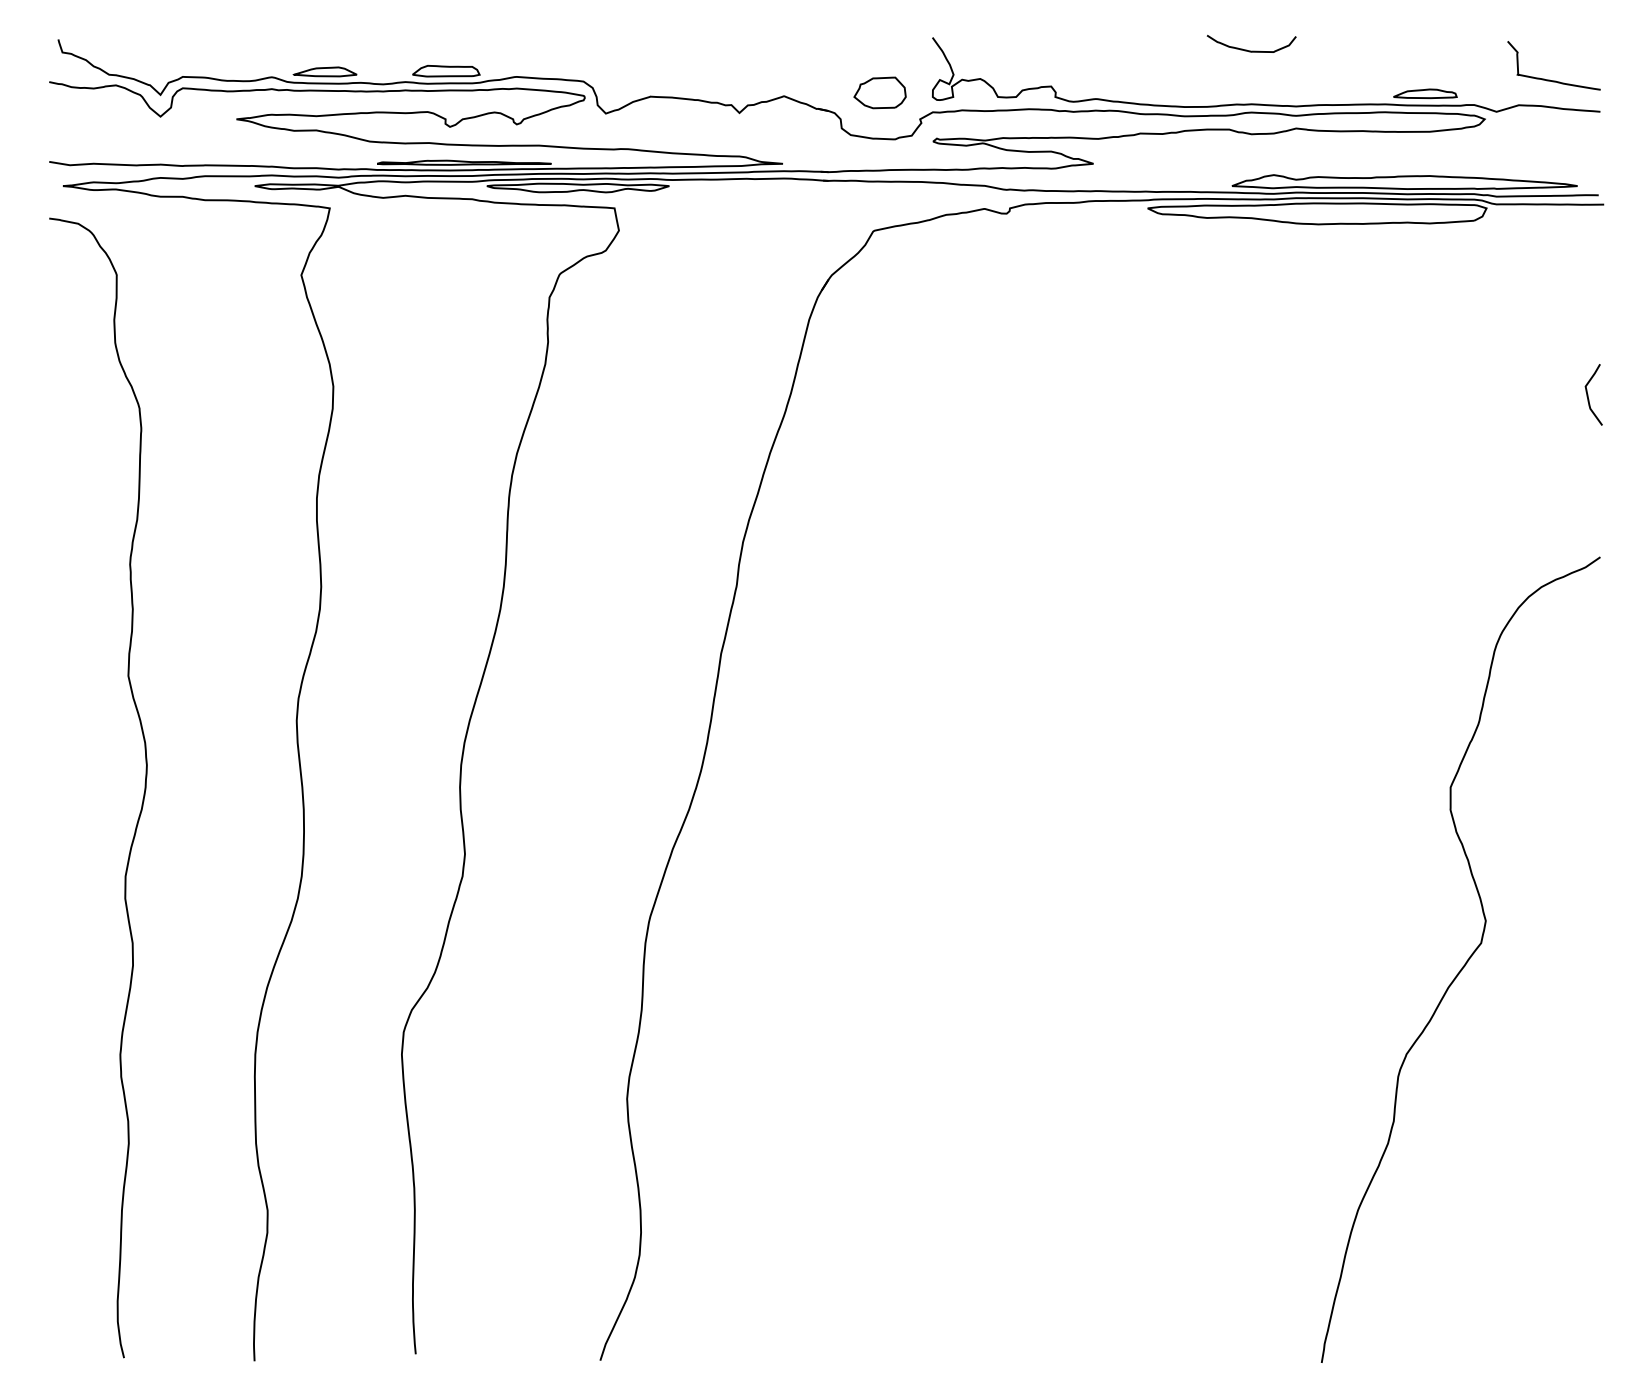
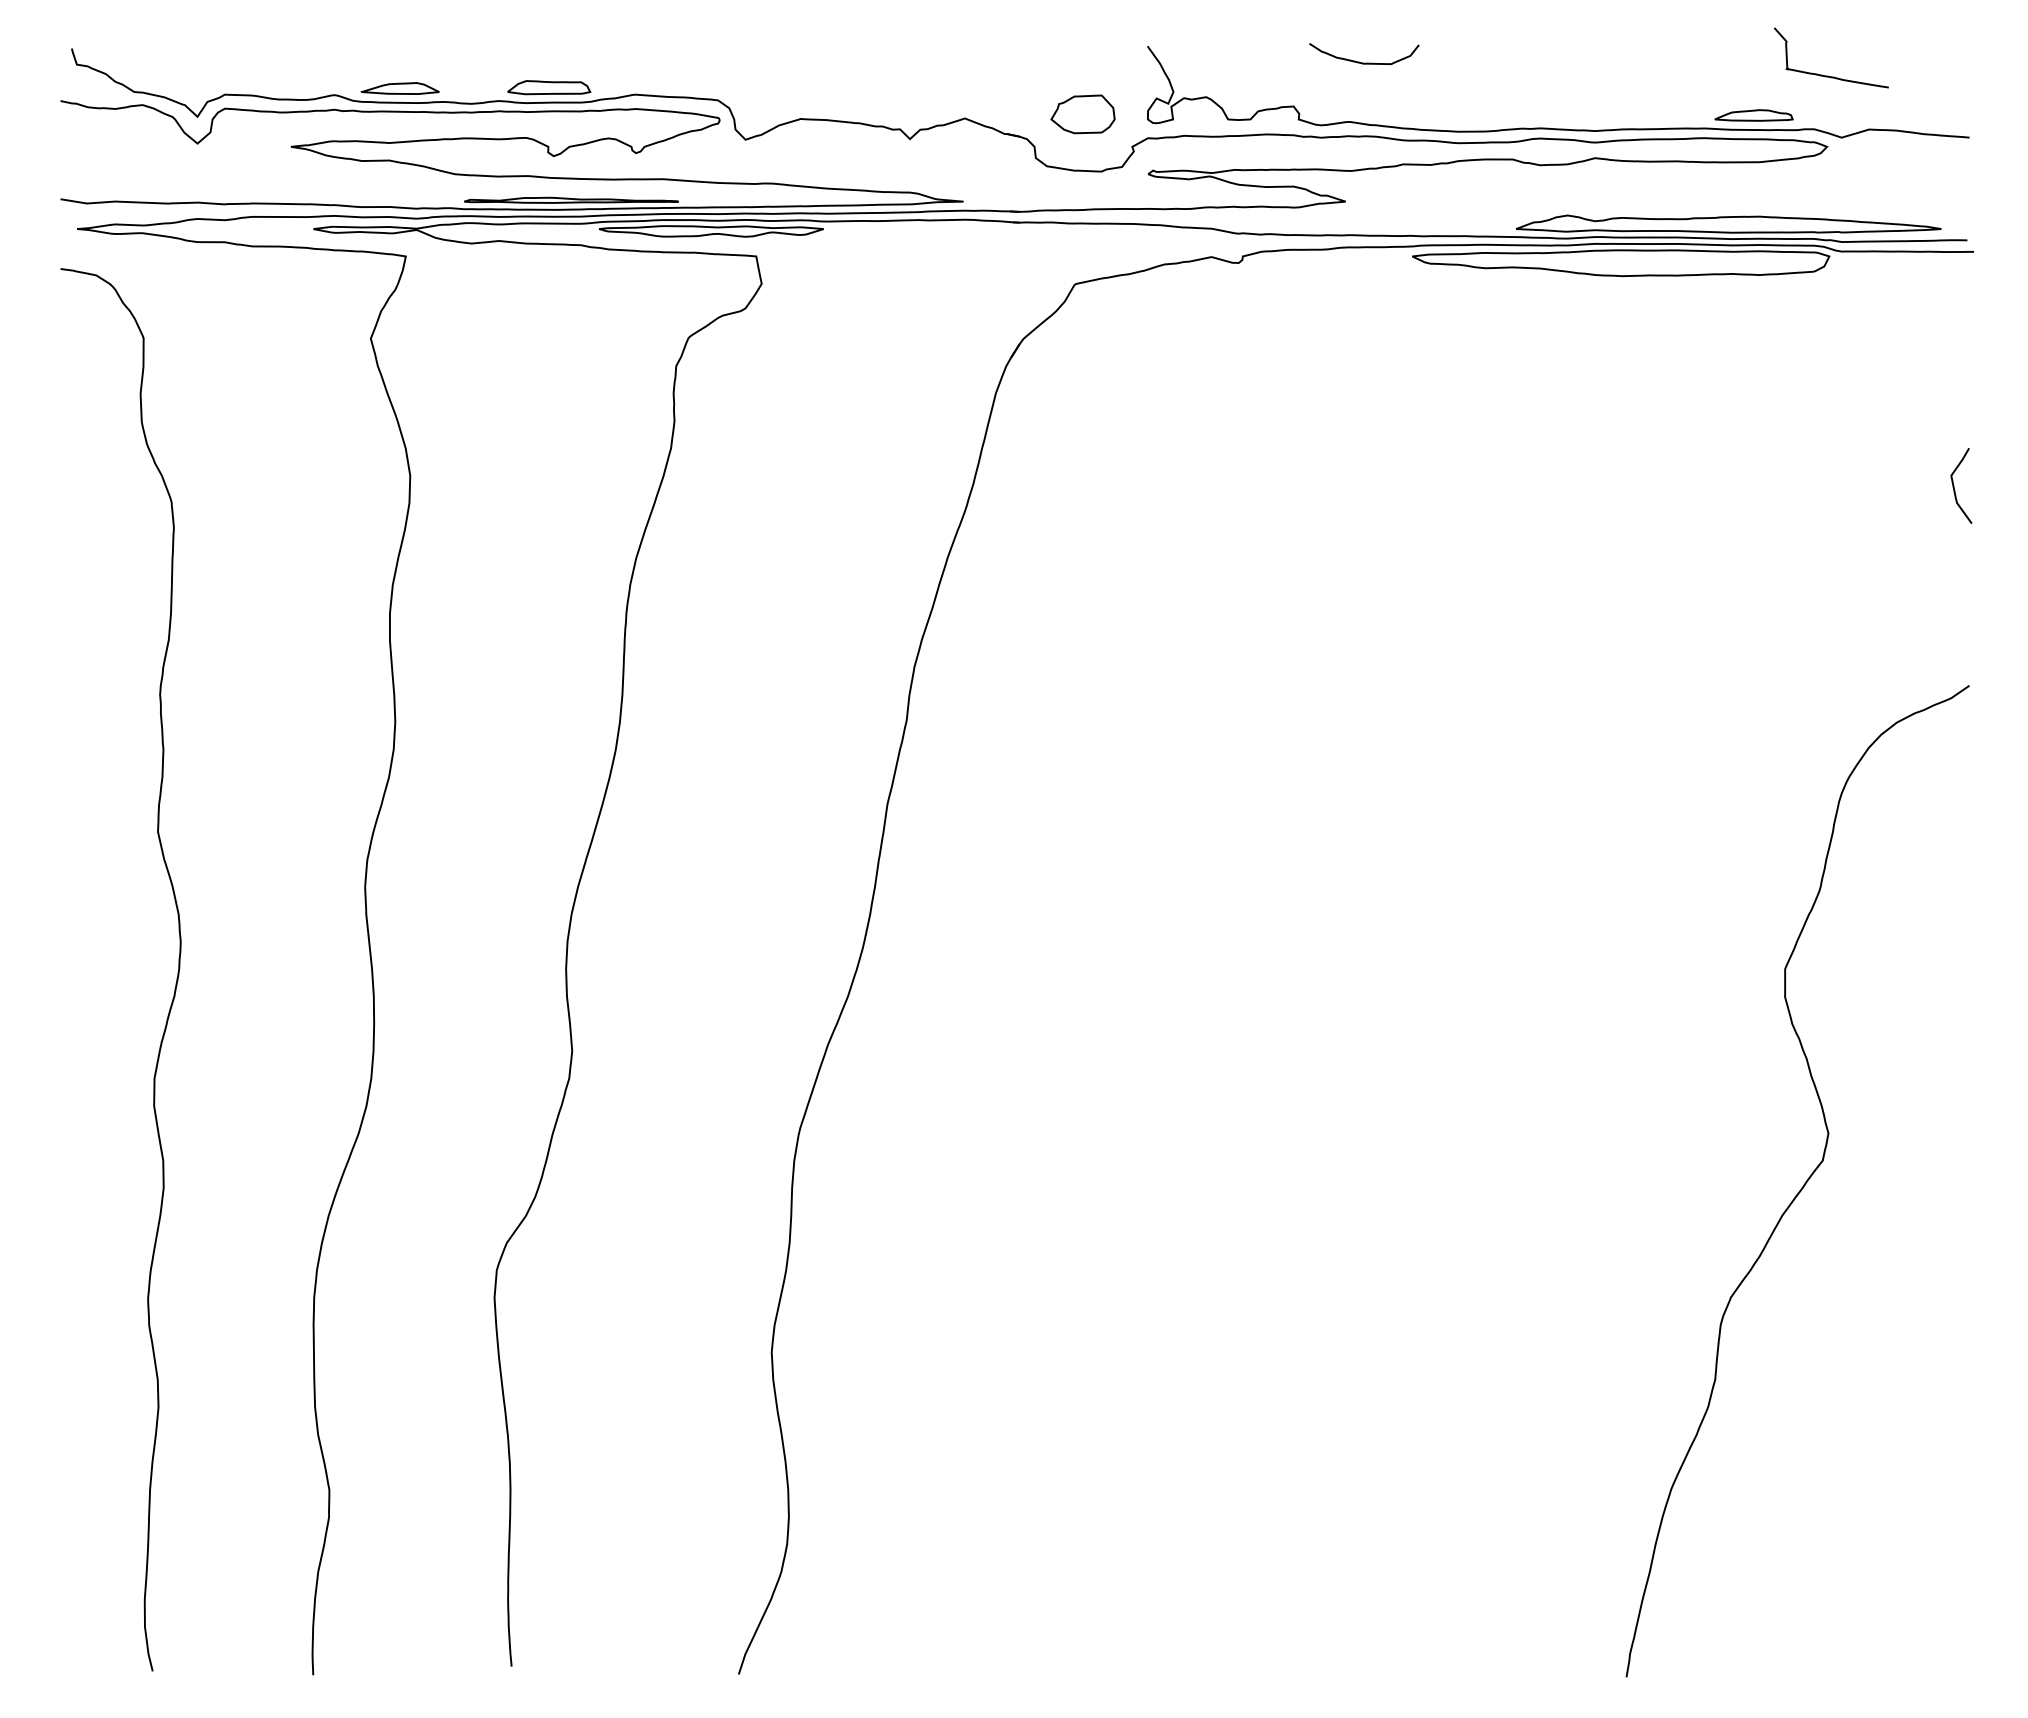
curve: (1251, 50) -> (1364, 62), moved
curve: (1551, 80) -> (1828, 75), moved

